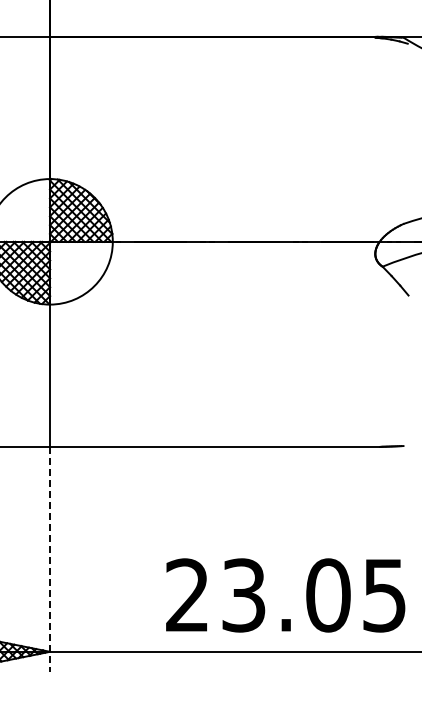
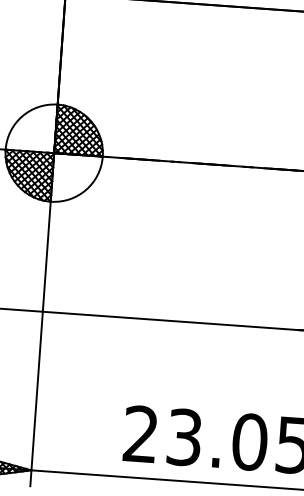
line: (50, 559) -> (36, 398), dashed -> solid

